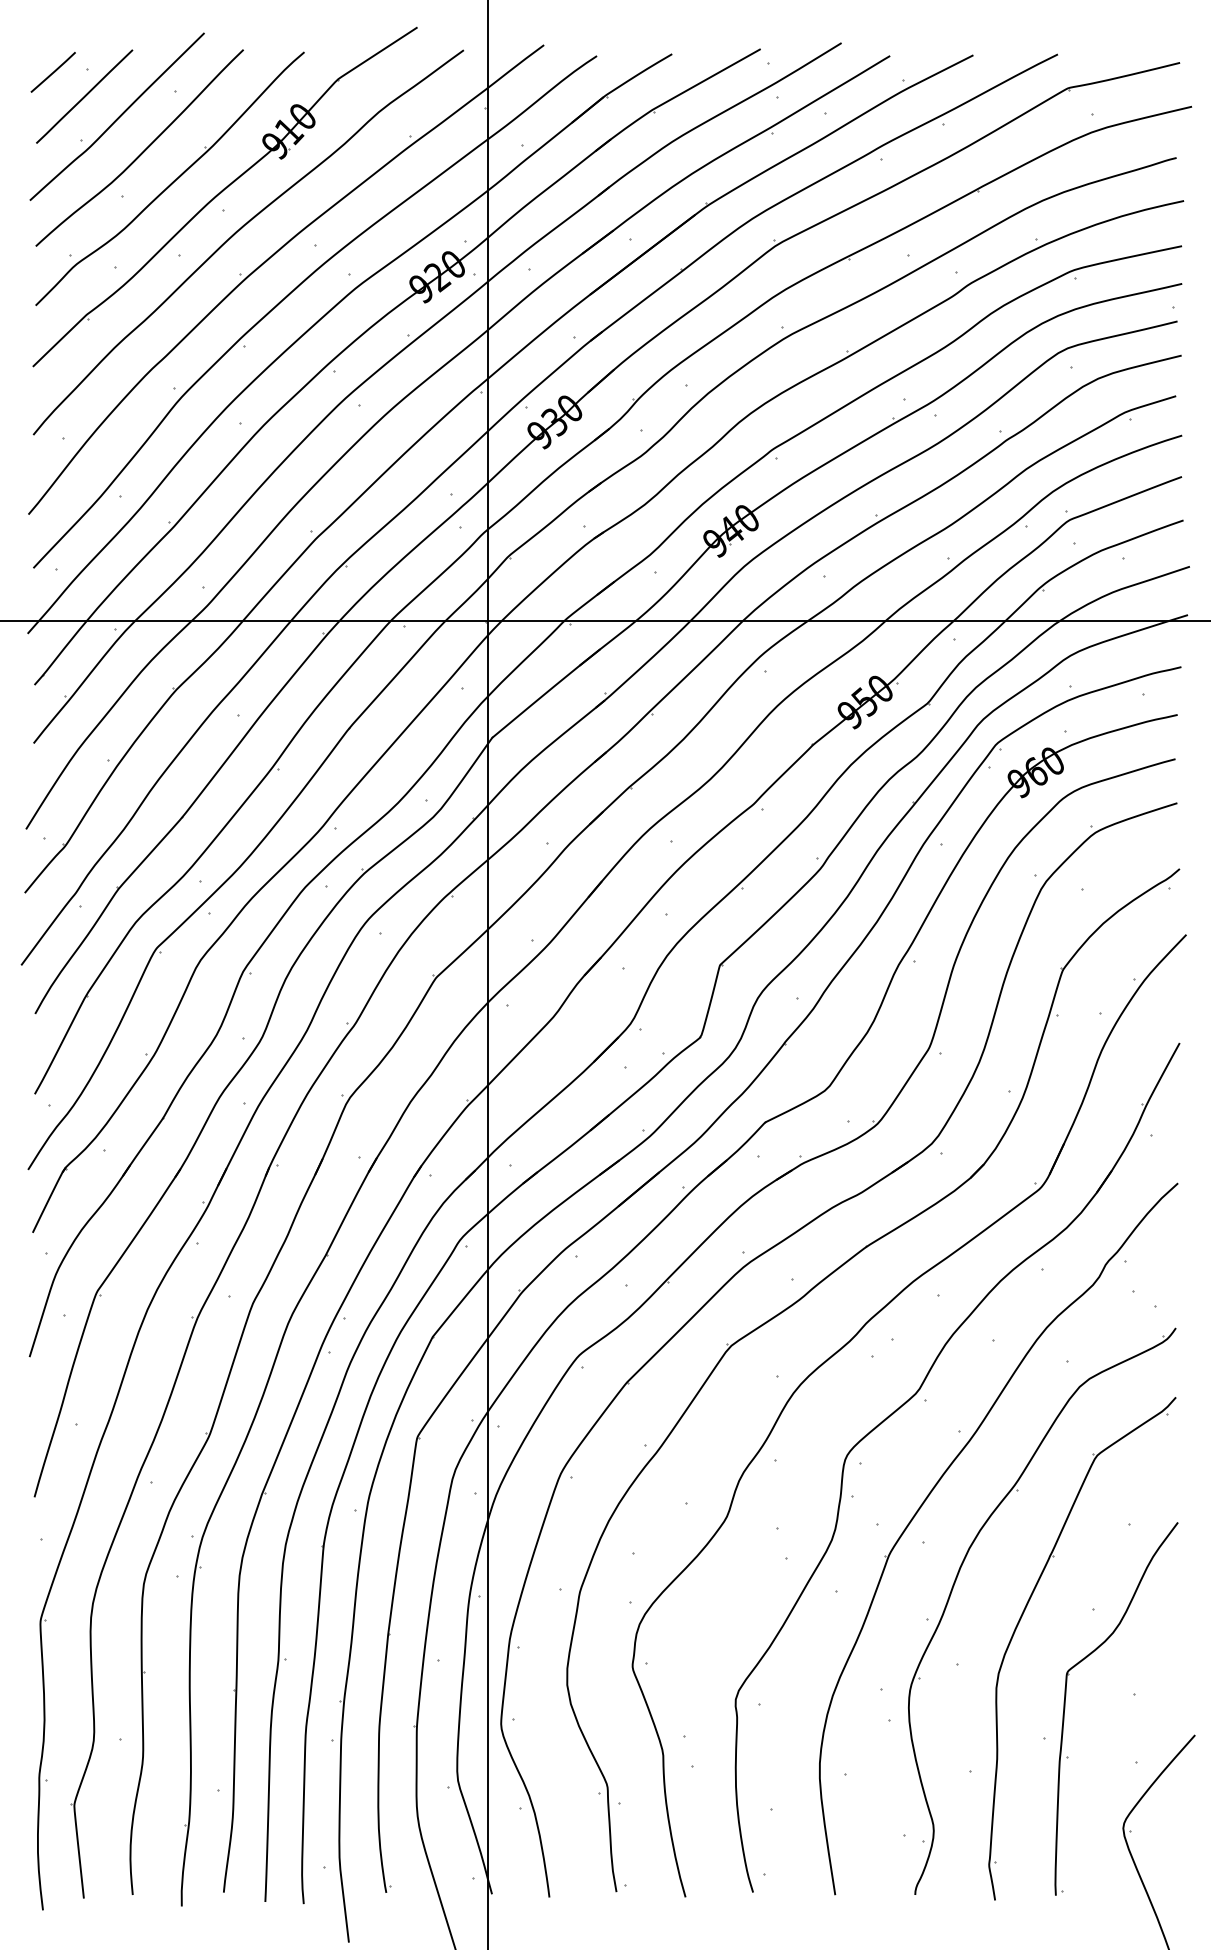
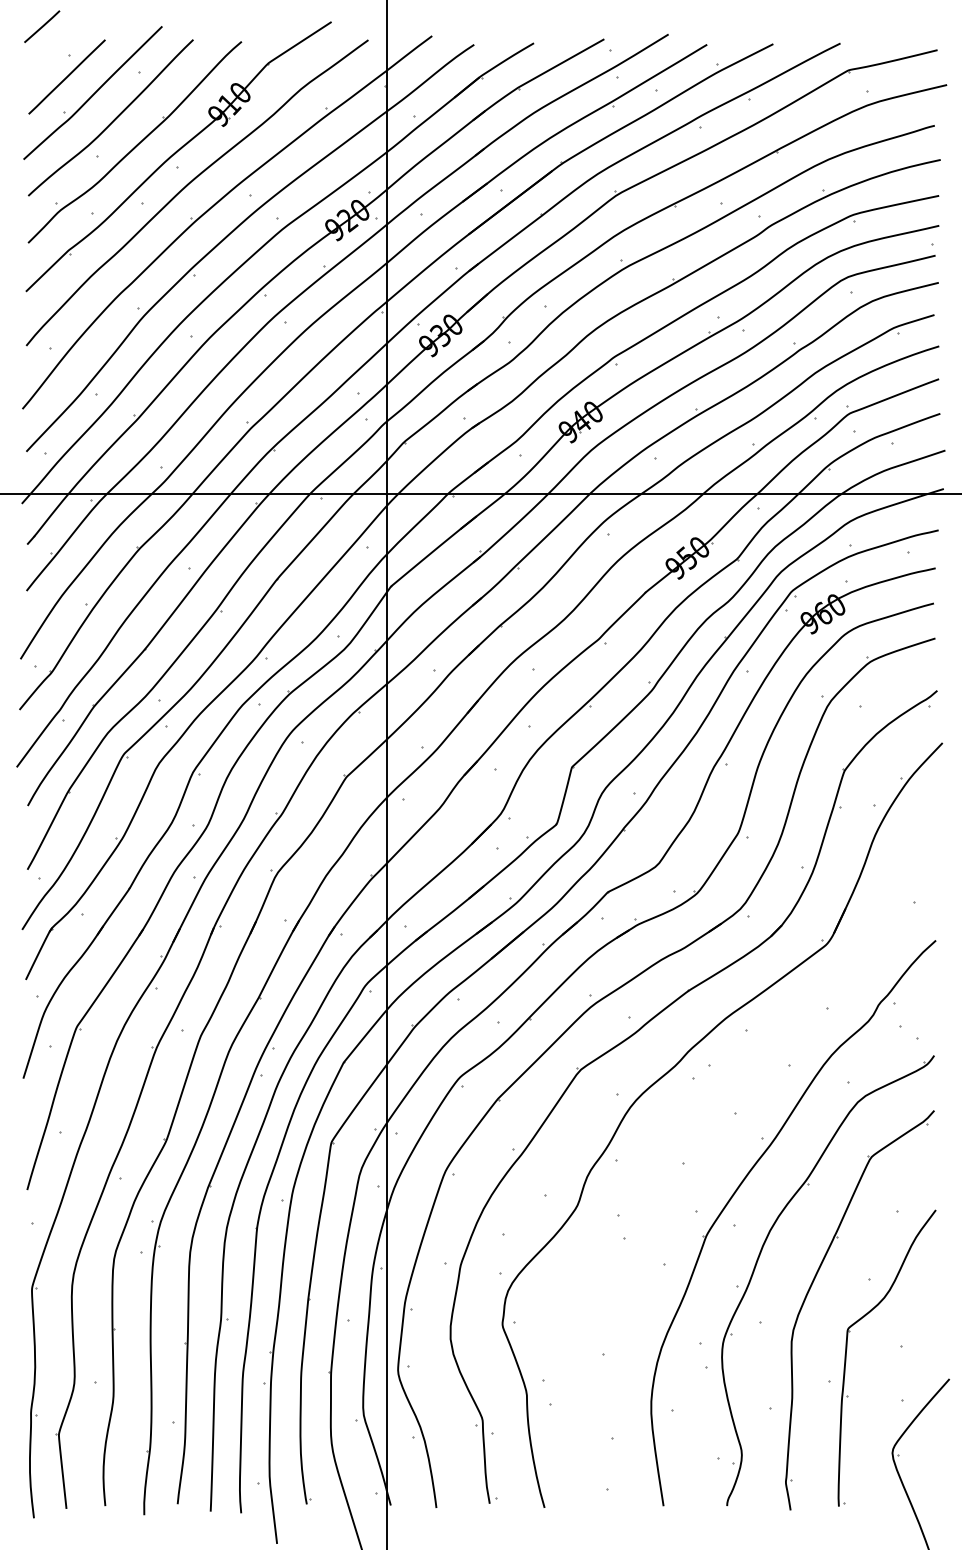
line: (53, 72) -> (42, 26), moved
part: (904, 1406) -> (718, 1117), removed

